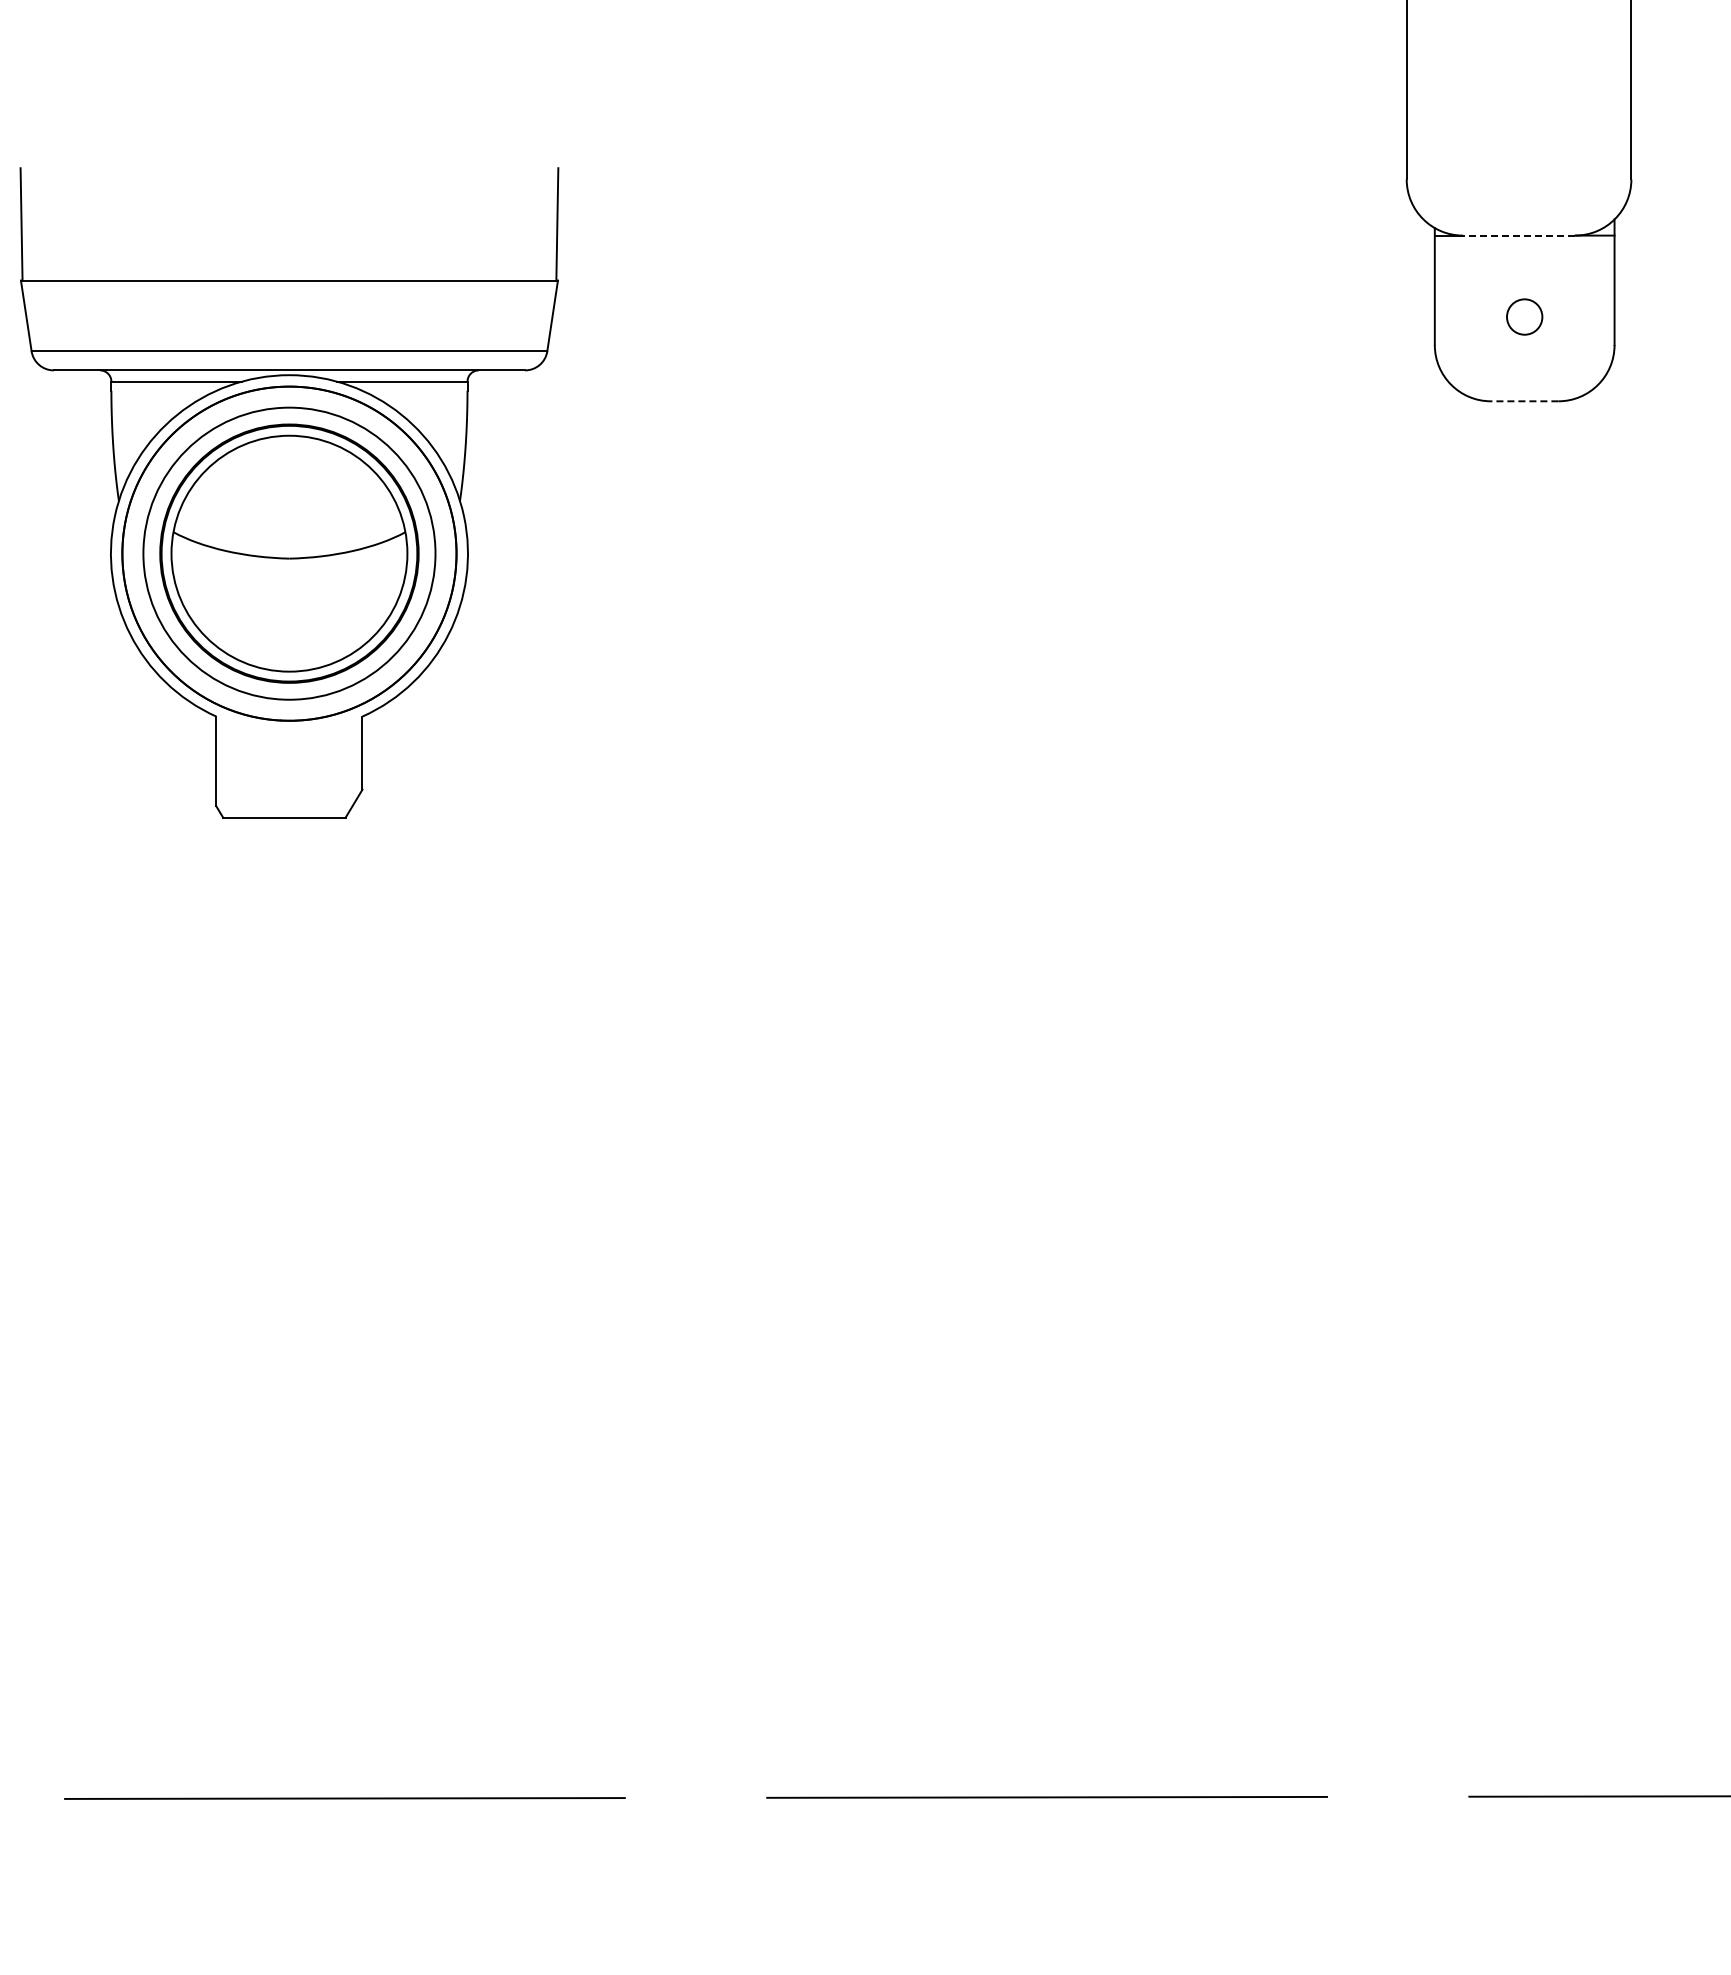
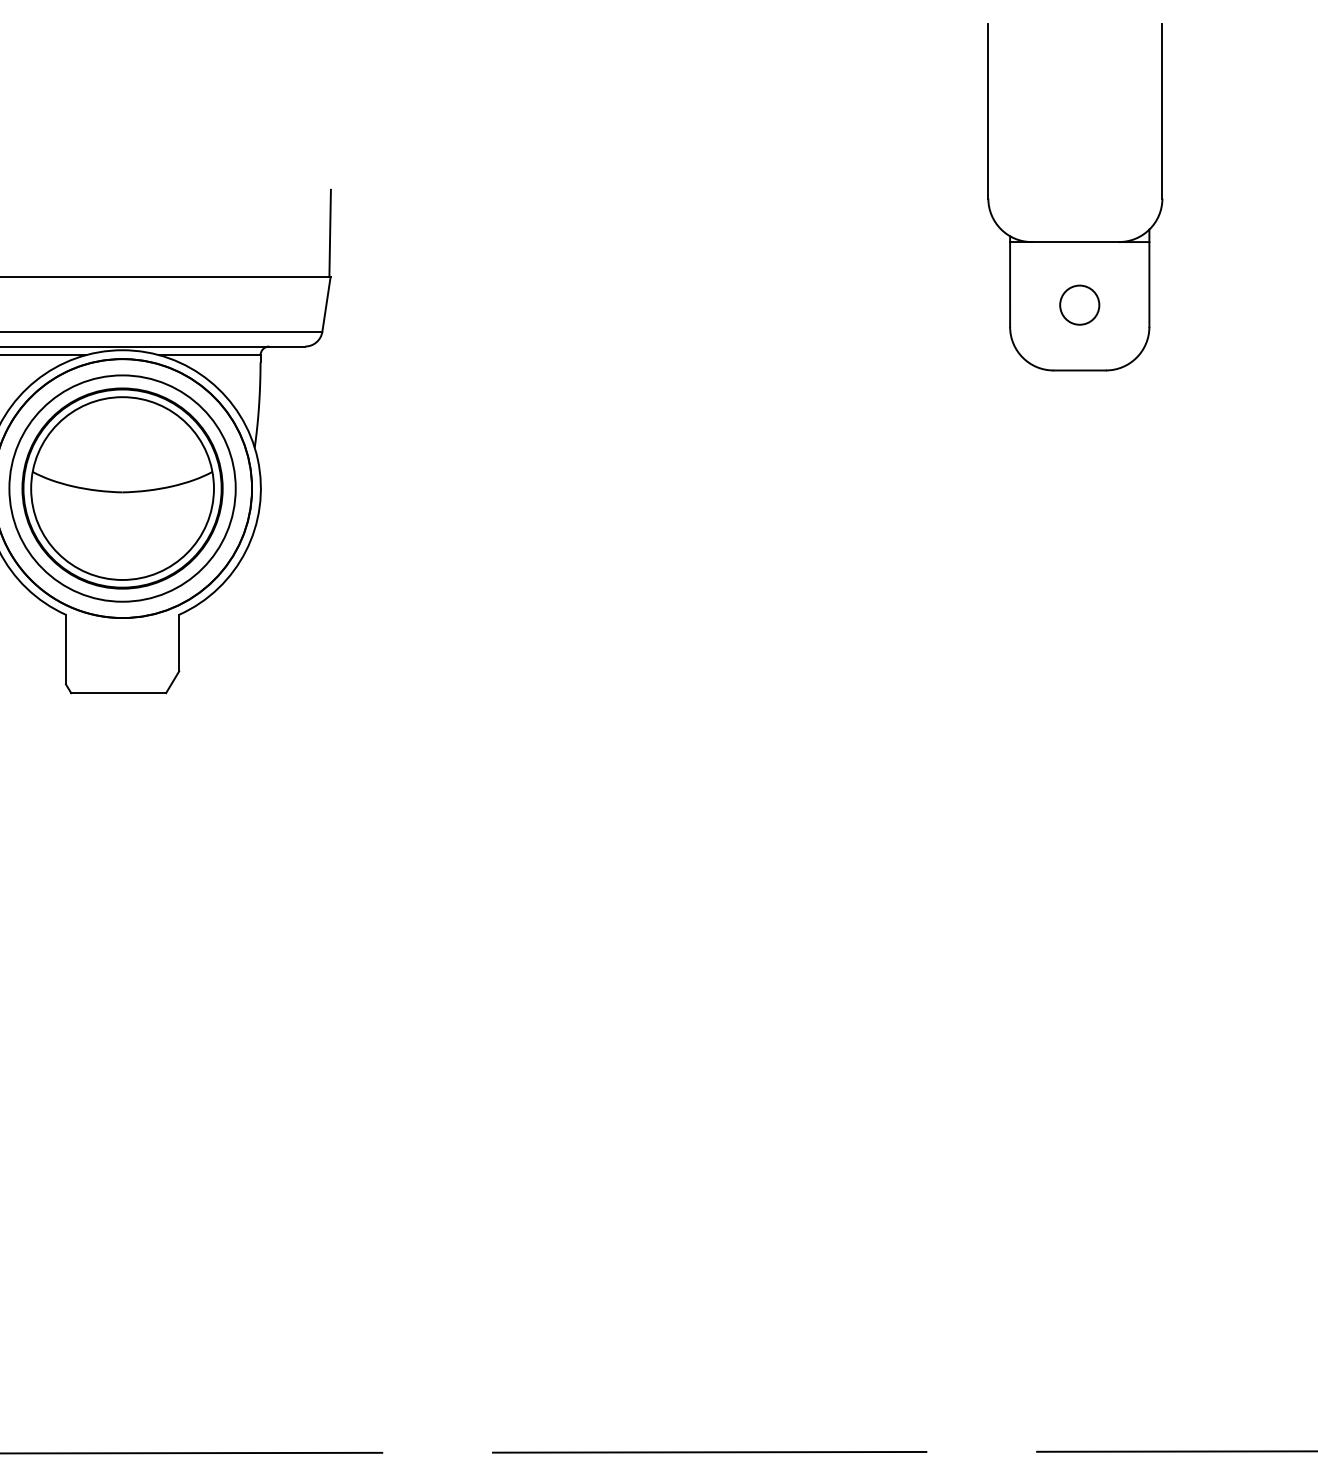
line: (1518, 235) -> (1074, 242), dashed -> solid
circle: (1524, 316) -> (1079, 304), size x1.43
line: (1524, 401) -> (1079, 370), dashed -> solid

